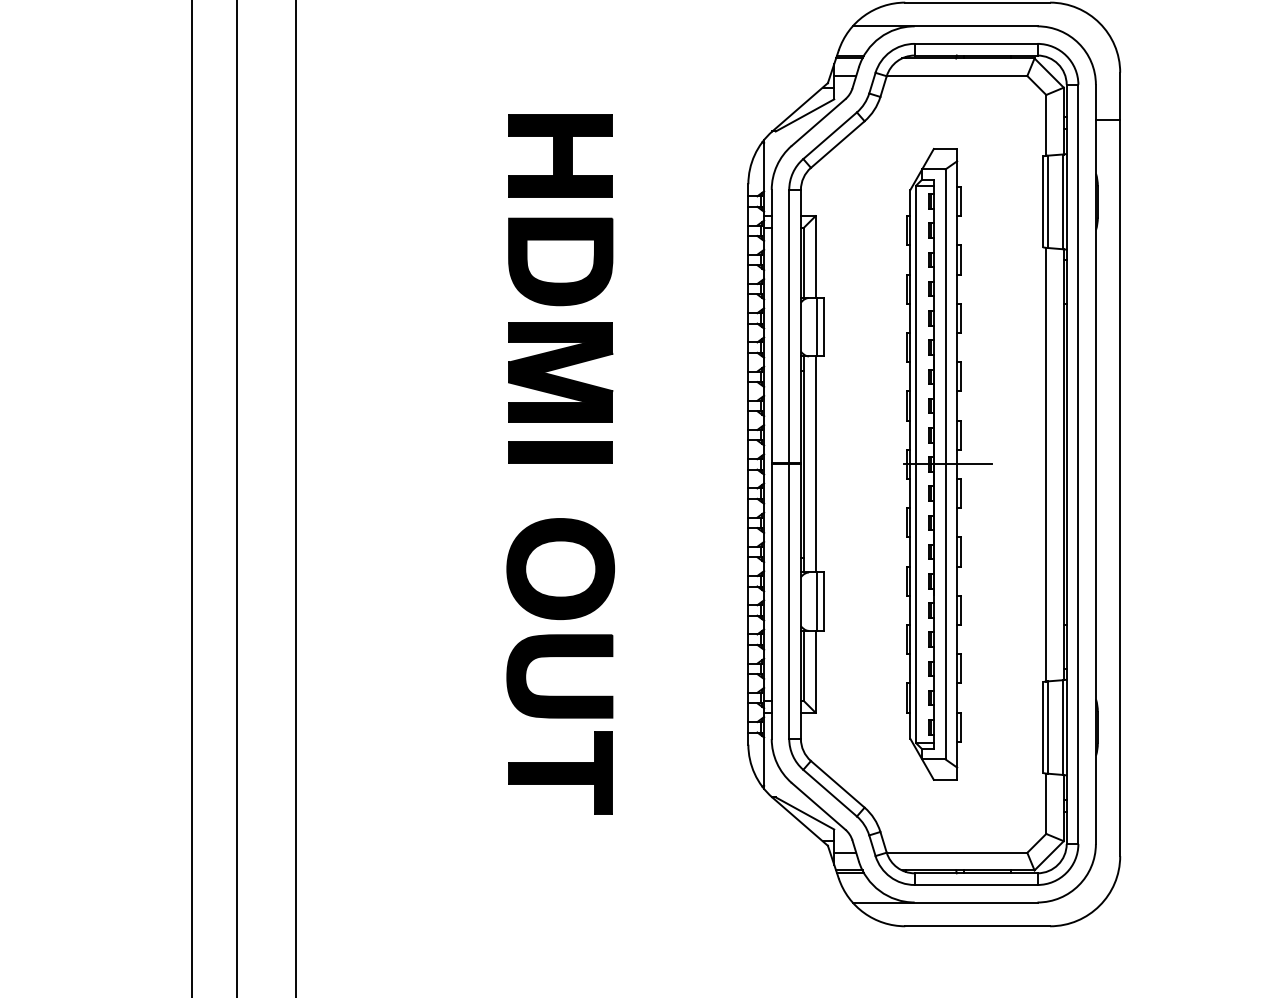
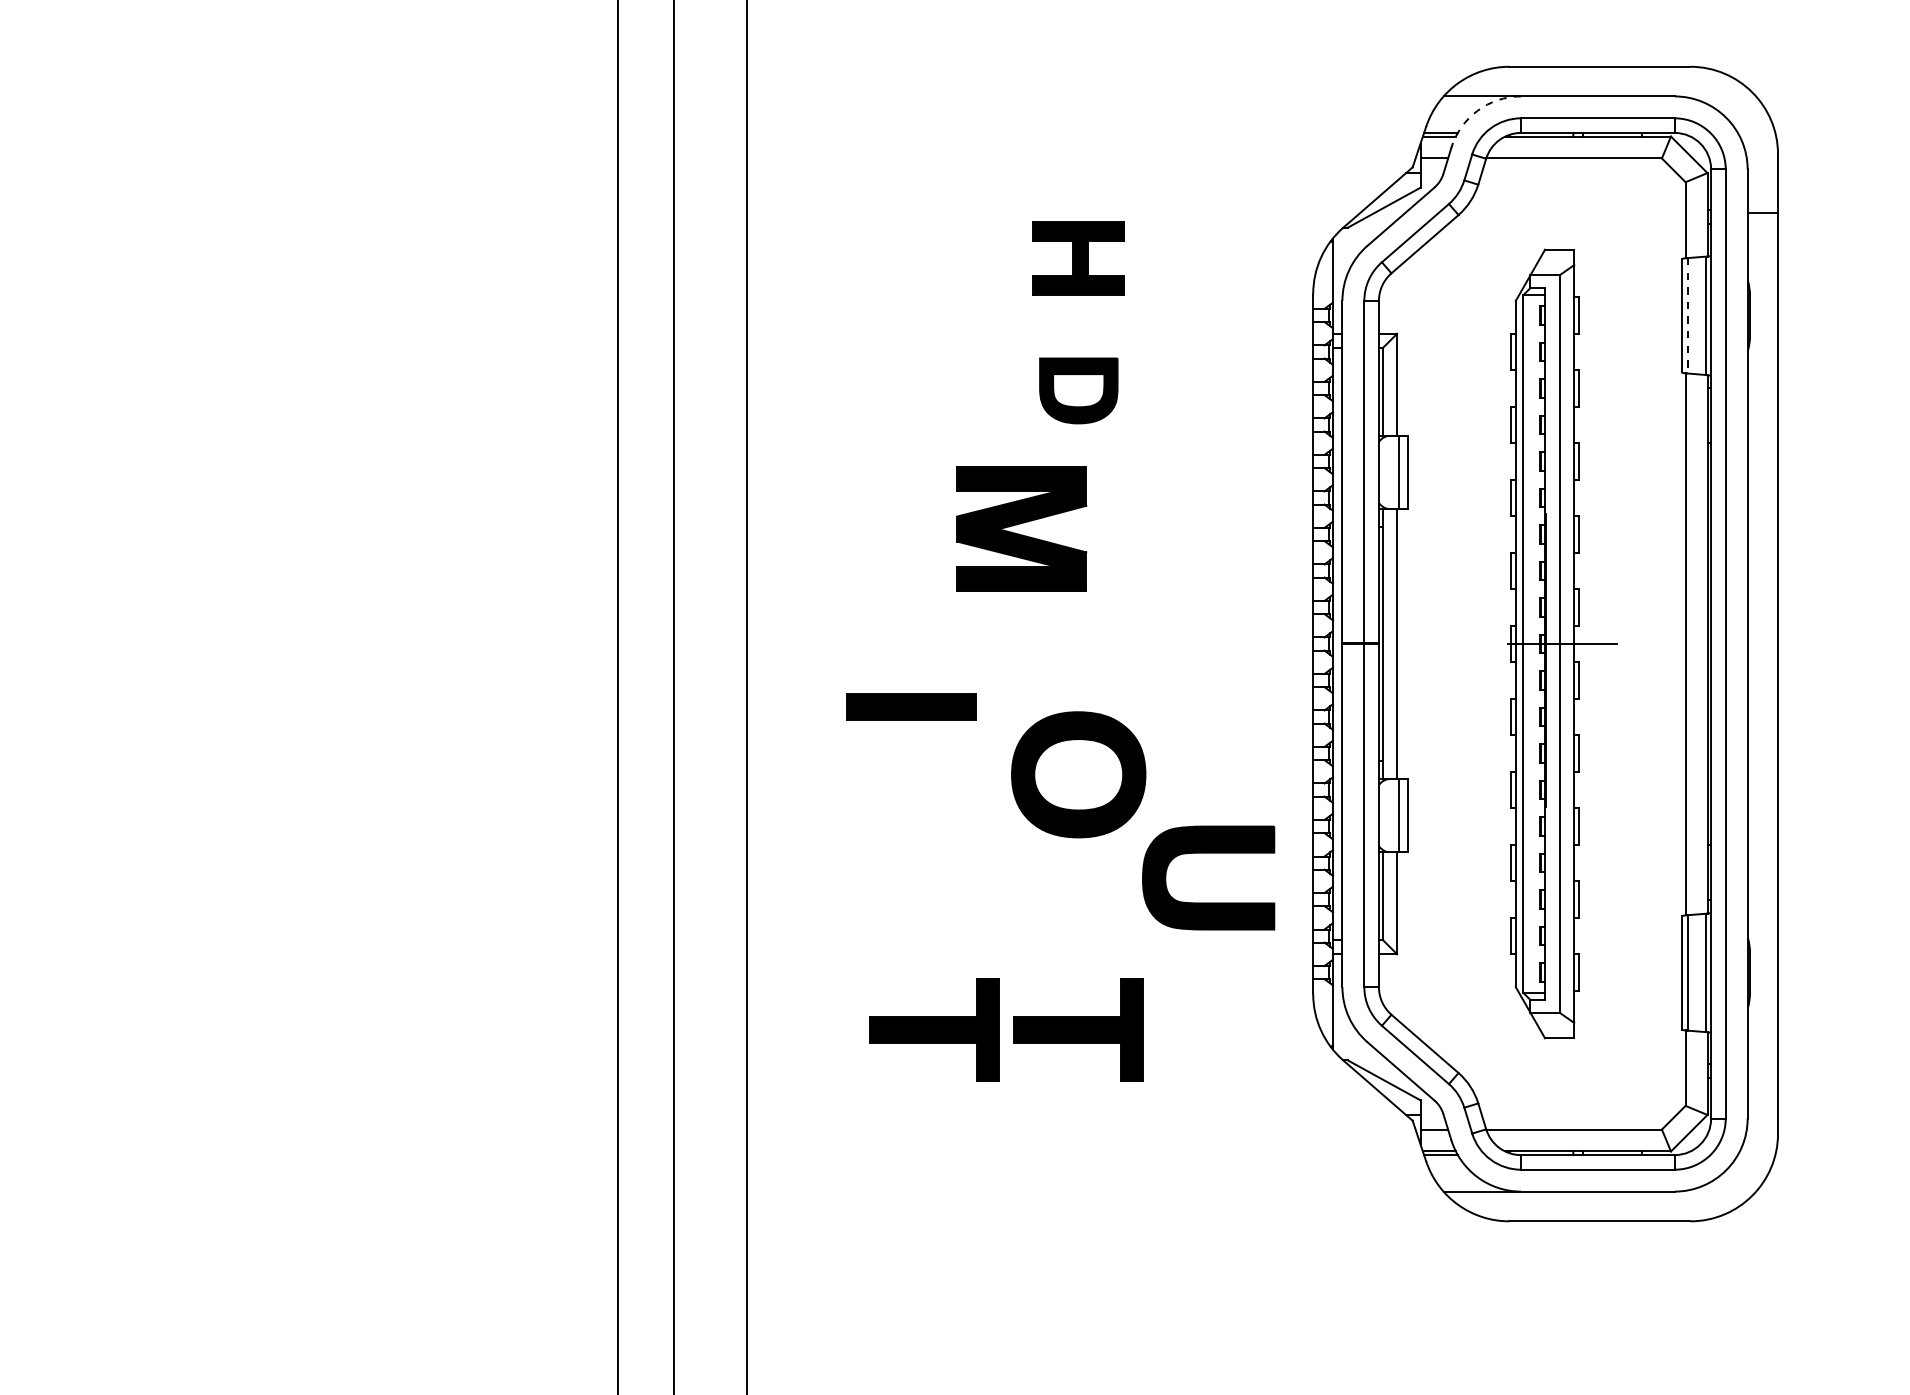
arc: (879, 37) -> (1477, 110), solid -> dashed
part: (560, 156) -> (1078, 258), size x0.7
line: (1047, 201) -> (1687, 315), solid -> dashed
part: (560, 261) -> (1078, 390), size x0.6
part: (560, 372) -> (1021, 528), moved
part: (560, 452) -> (911, 706), moved
part: (559, 656) -> (1208, 853), moved
part: (445, 772) -> (934, 1029), added

